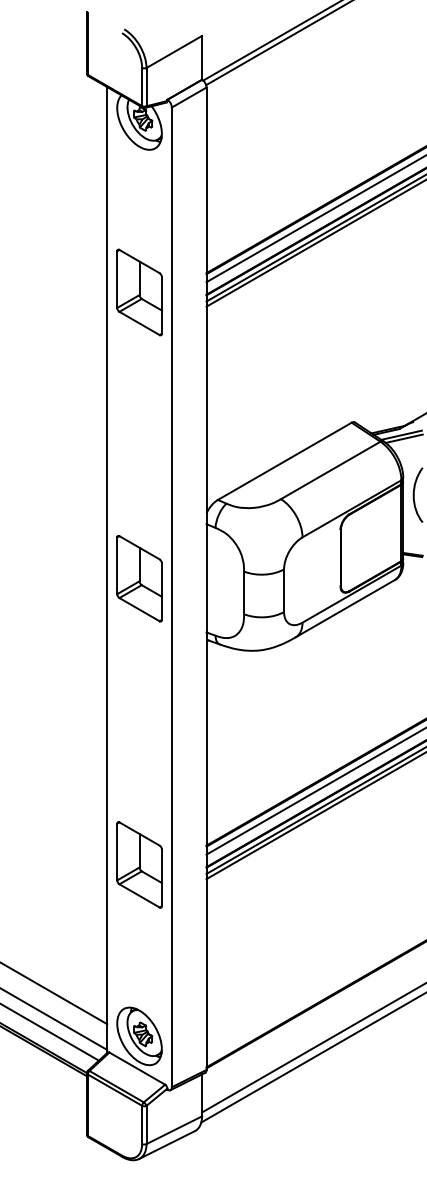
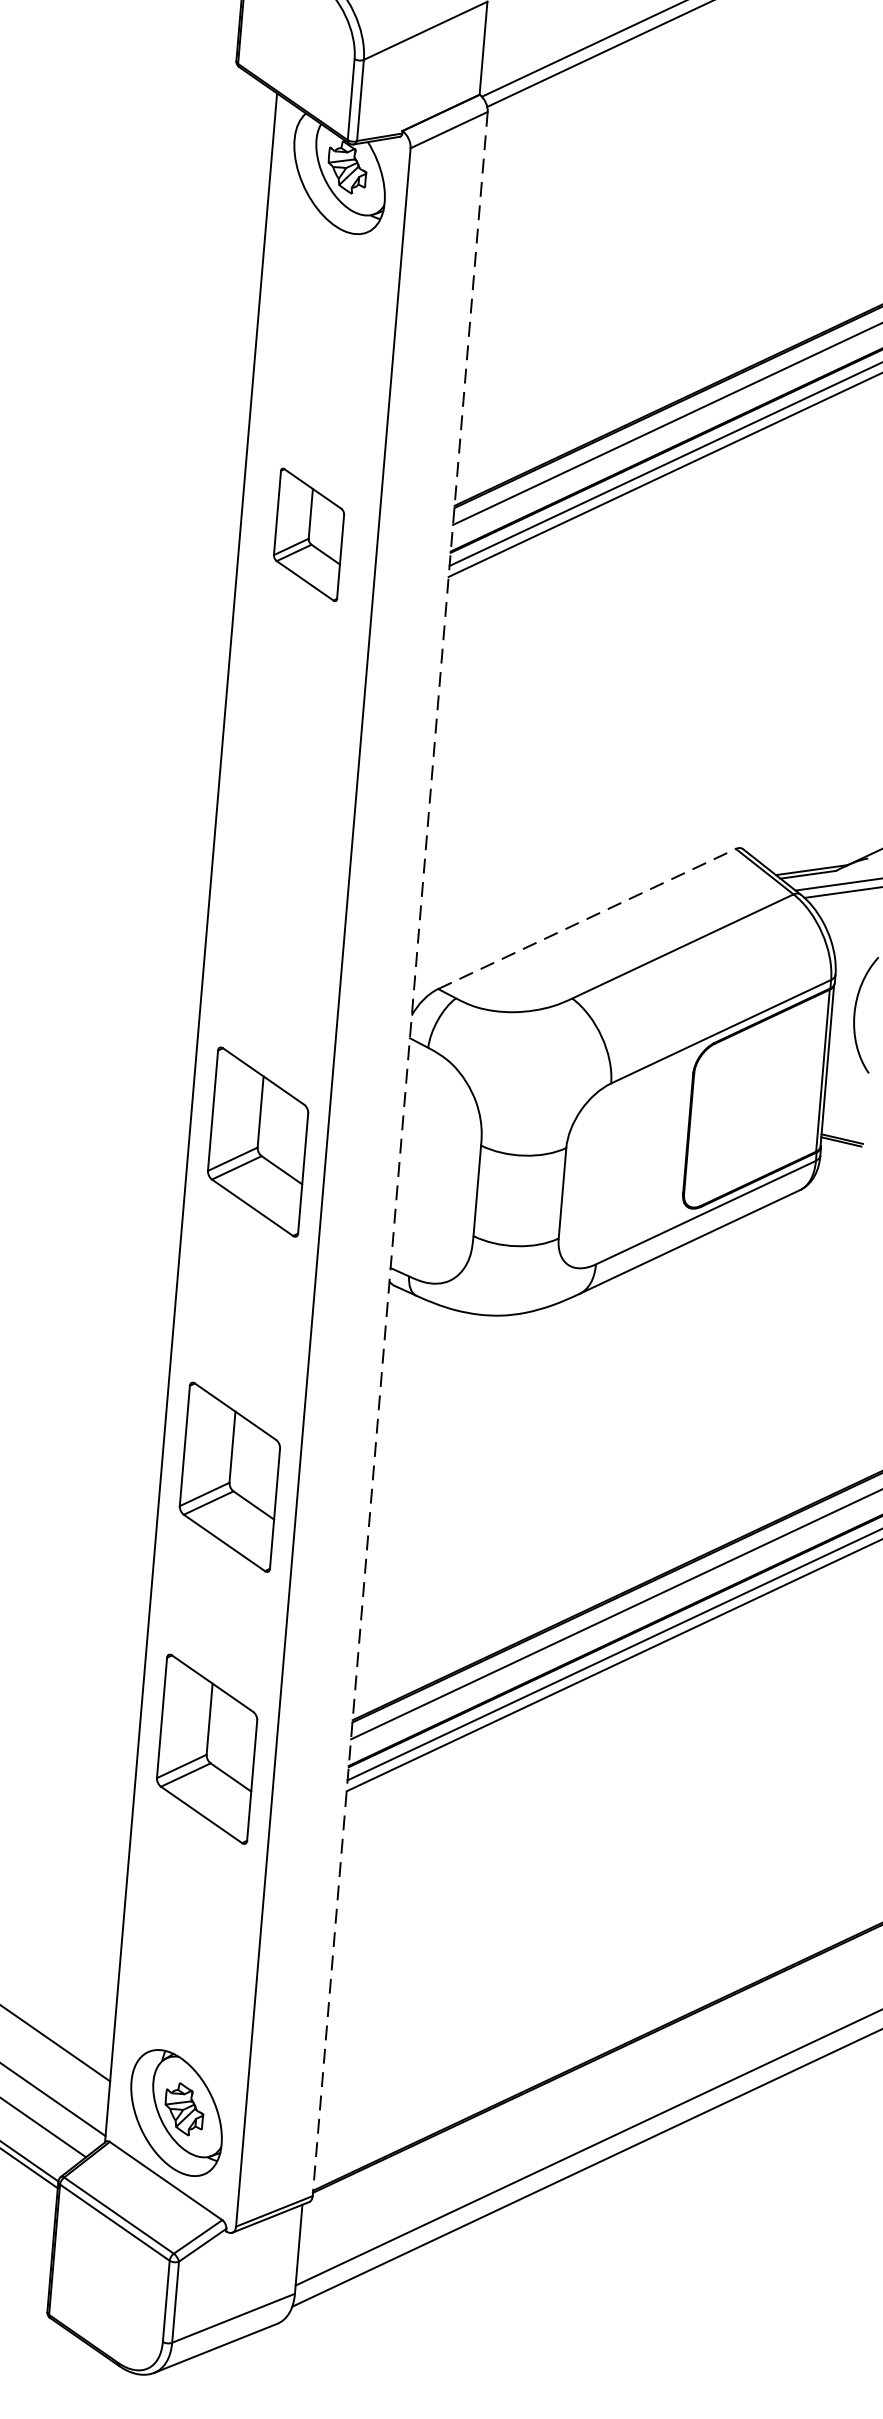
part: (139, 292) -> (308, 534), size x0.7
line: (285, 461) -> (588, 919), solid -> dashed
line: (206, 579) -> (399, 1155), solid -> dashed
part: (139, 736) -> (229, 1476), added

